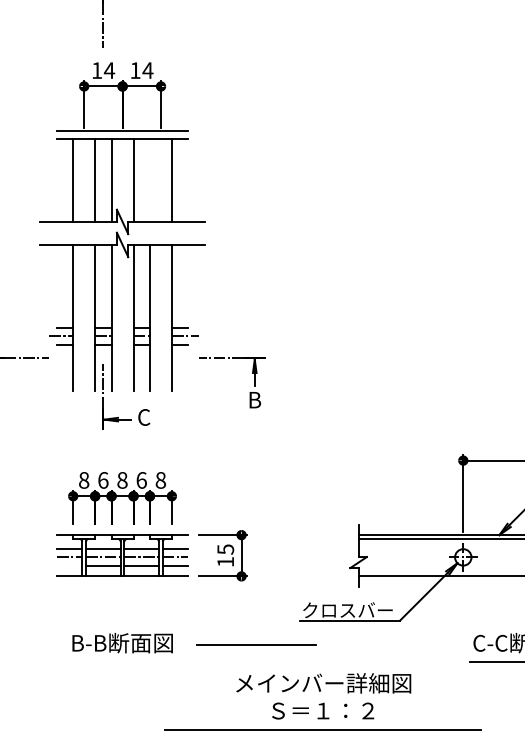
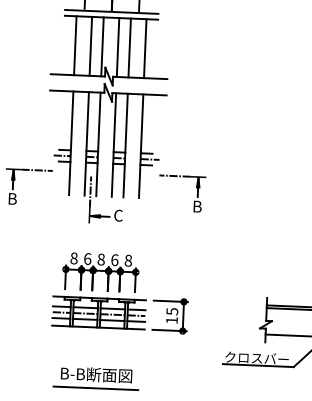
line: (150, 180) -> (130, 48), added
line: (69, 565) -> (61, 318), added
line: (256, 644) -> (95, 387), moved

